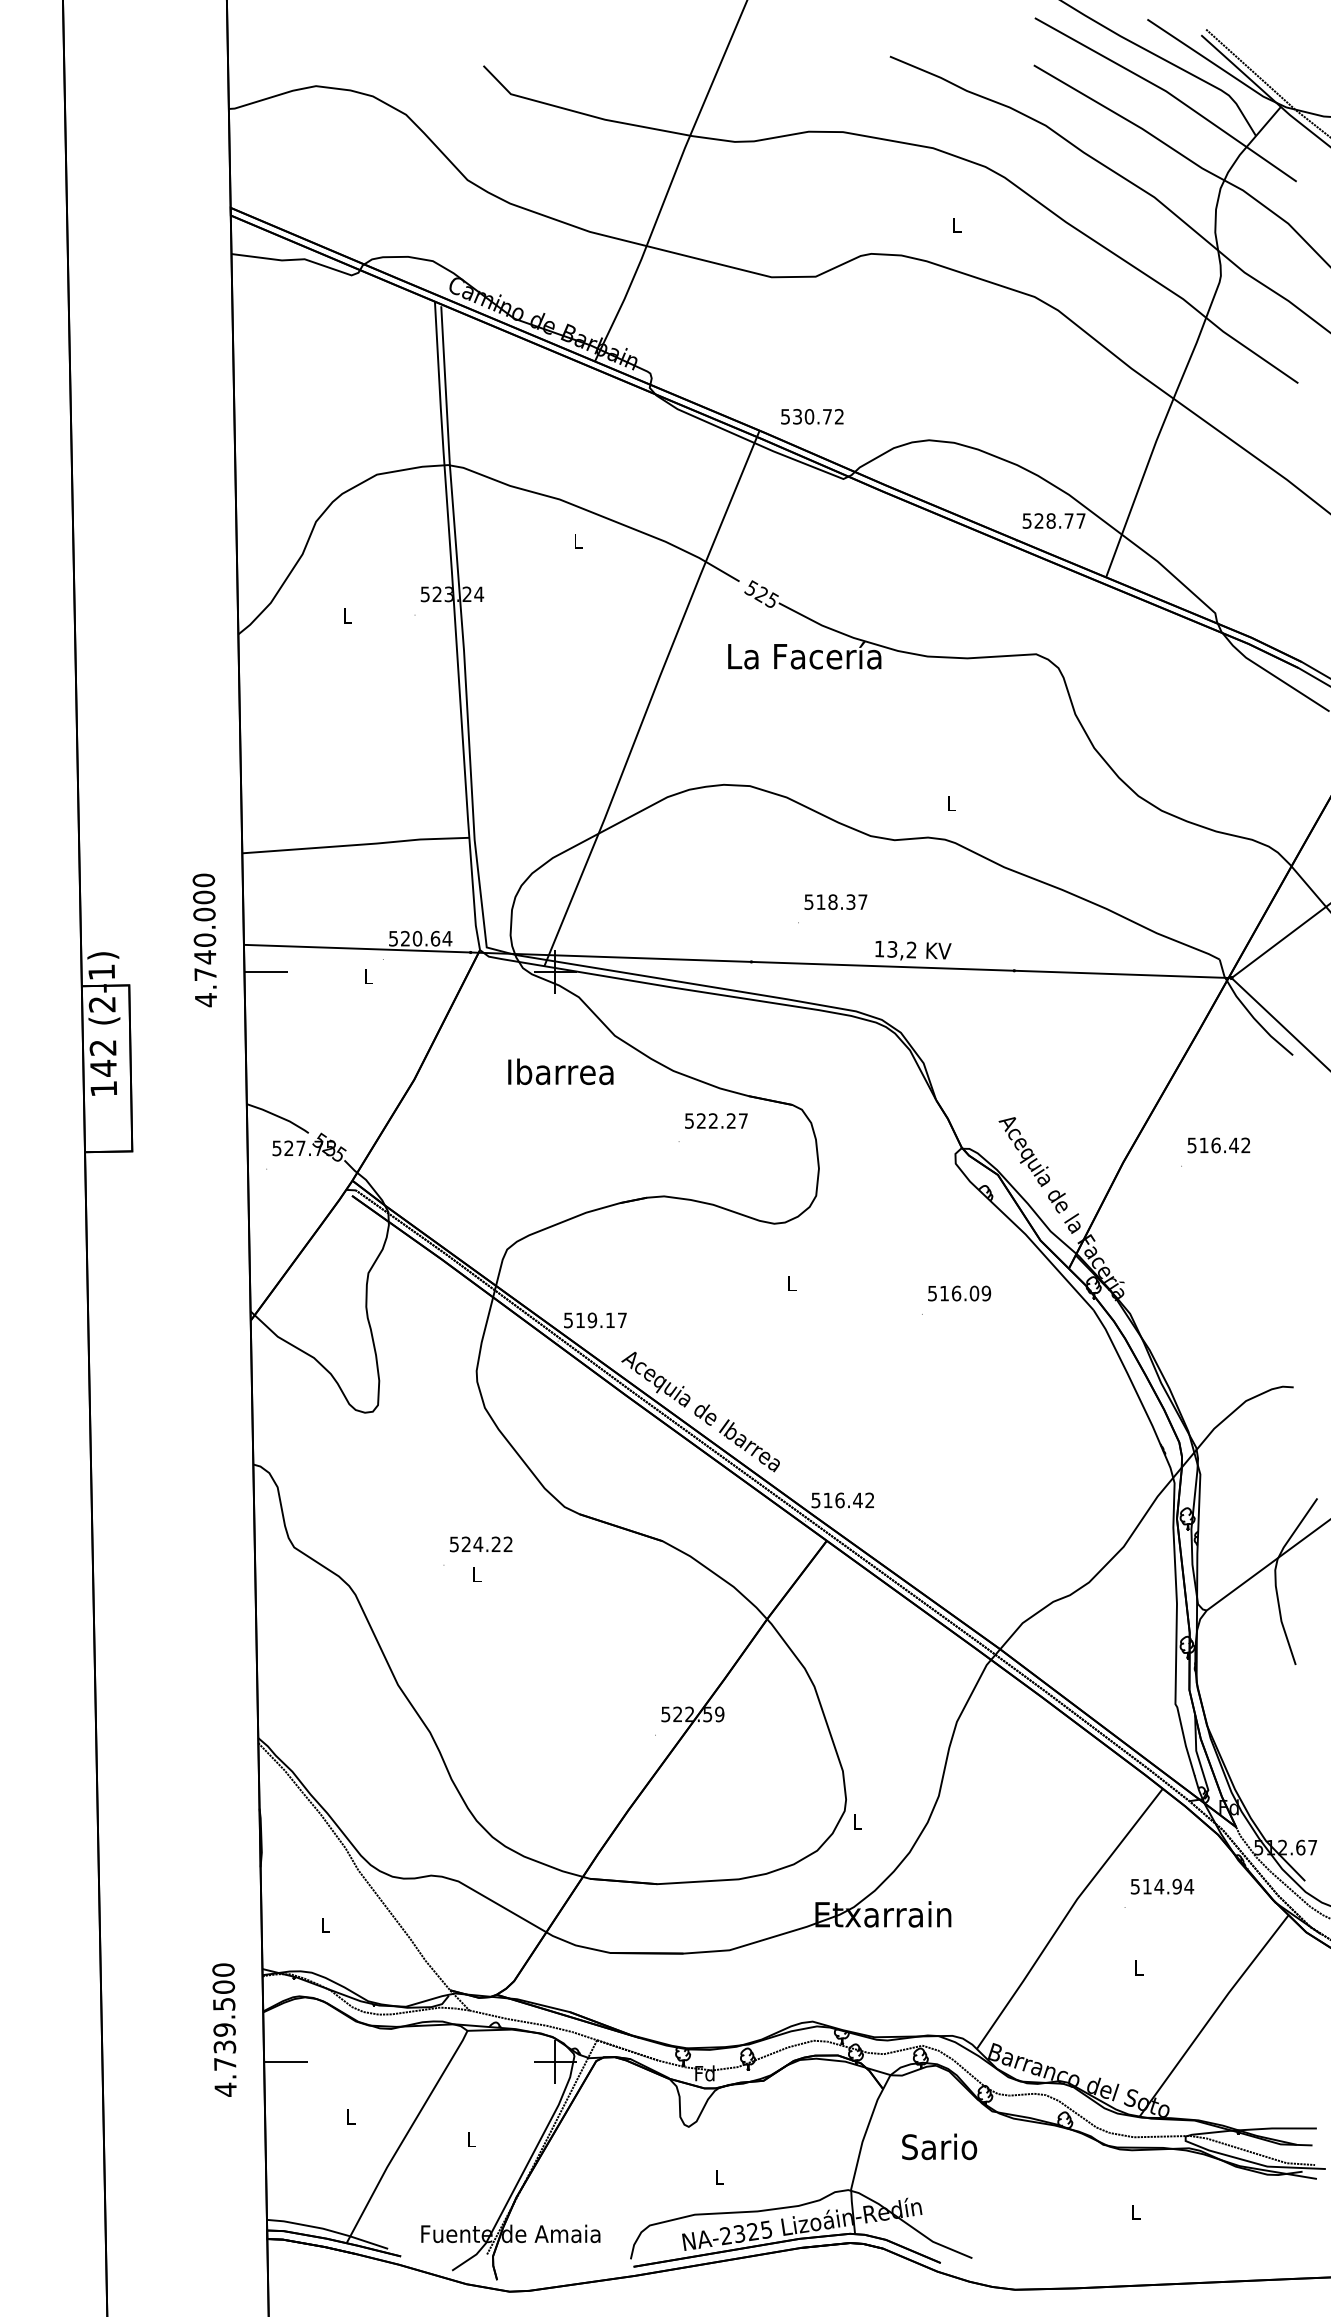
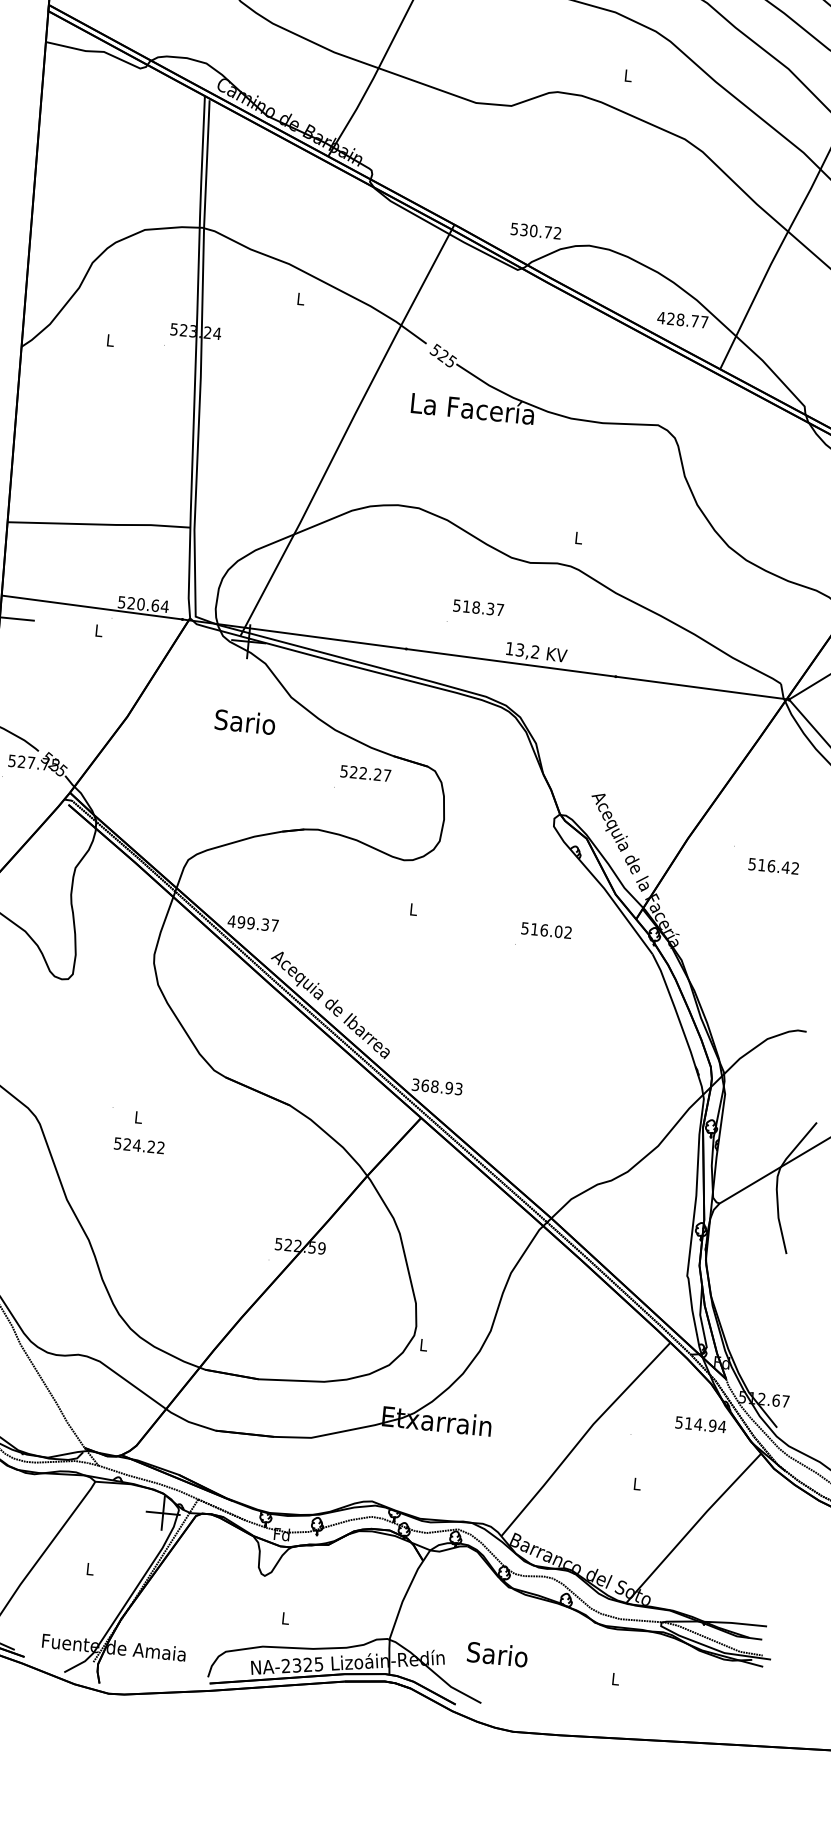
text: (812, 416) -> (536, 230), moved
text: (1027, 520) -> (661, 317), 528.77 -> 428.77
text: (560, 1071) -> (244, 721), Ibarrea -> Sario
text: (1218, 1145) -> (773, 866), moved
text: (986, 1293) -> (568, 932), 516.09 -> 516.02
text: (588, 1320) -> (247, 923), 519.17 -> 499.37
text: (843, 1500) -> (437, 1087), 516.42 -> 368.93
text: (481, 1544) -> (139, 1145), moved
text: (1162, 1886) -> (700, 1424), moved
text: (939, 2146) -> (497, 1654), moved

